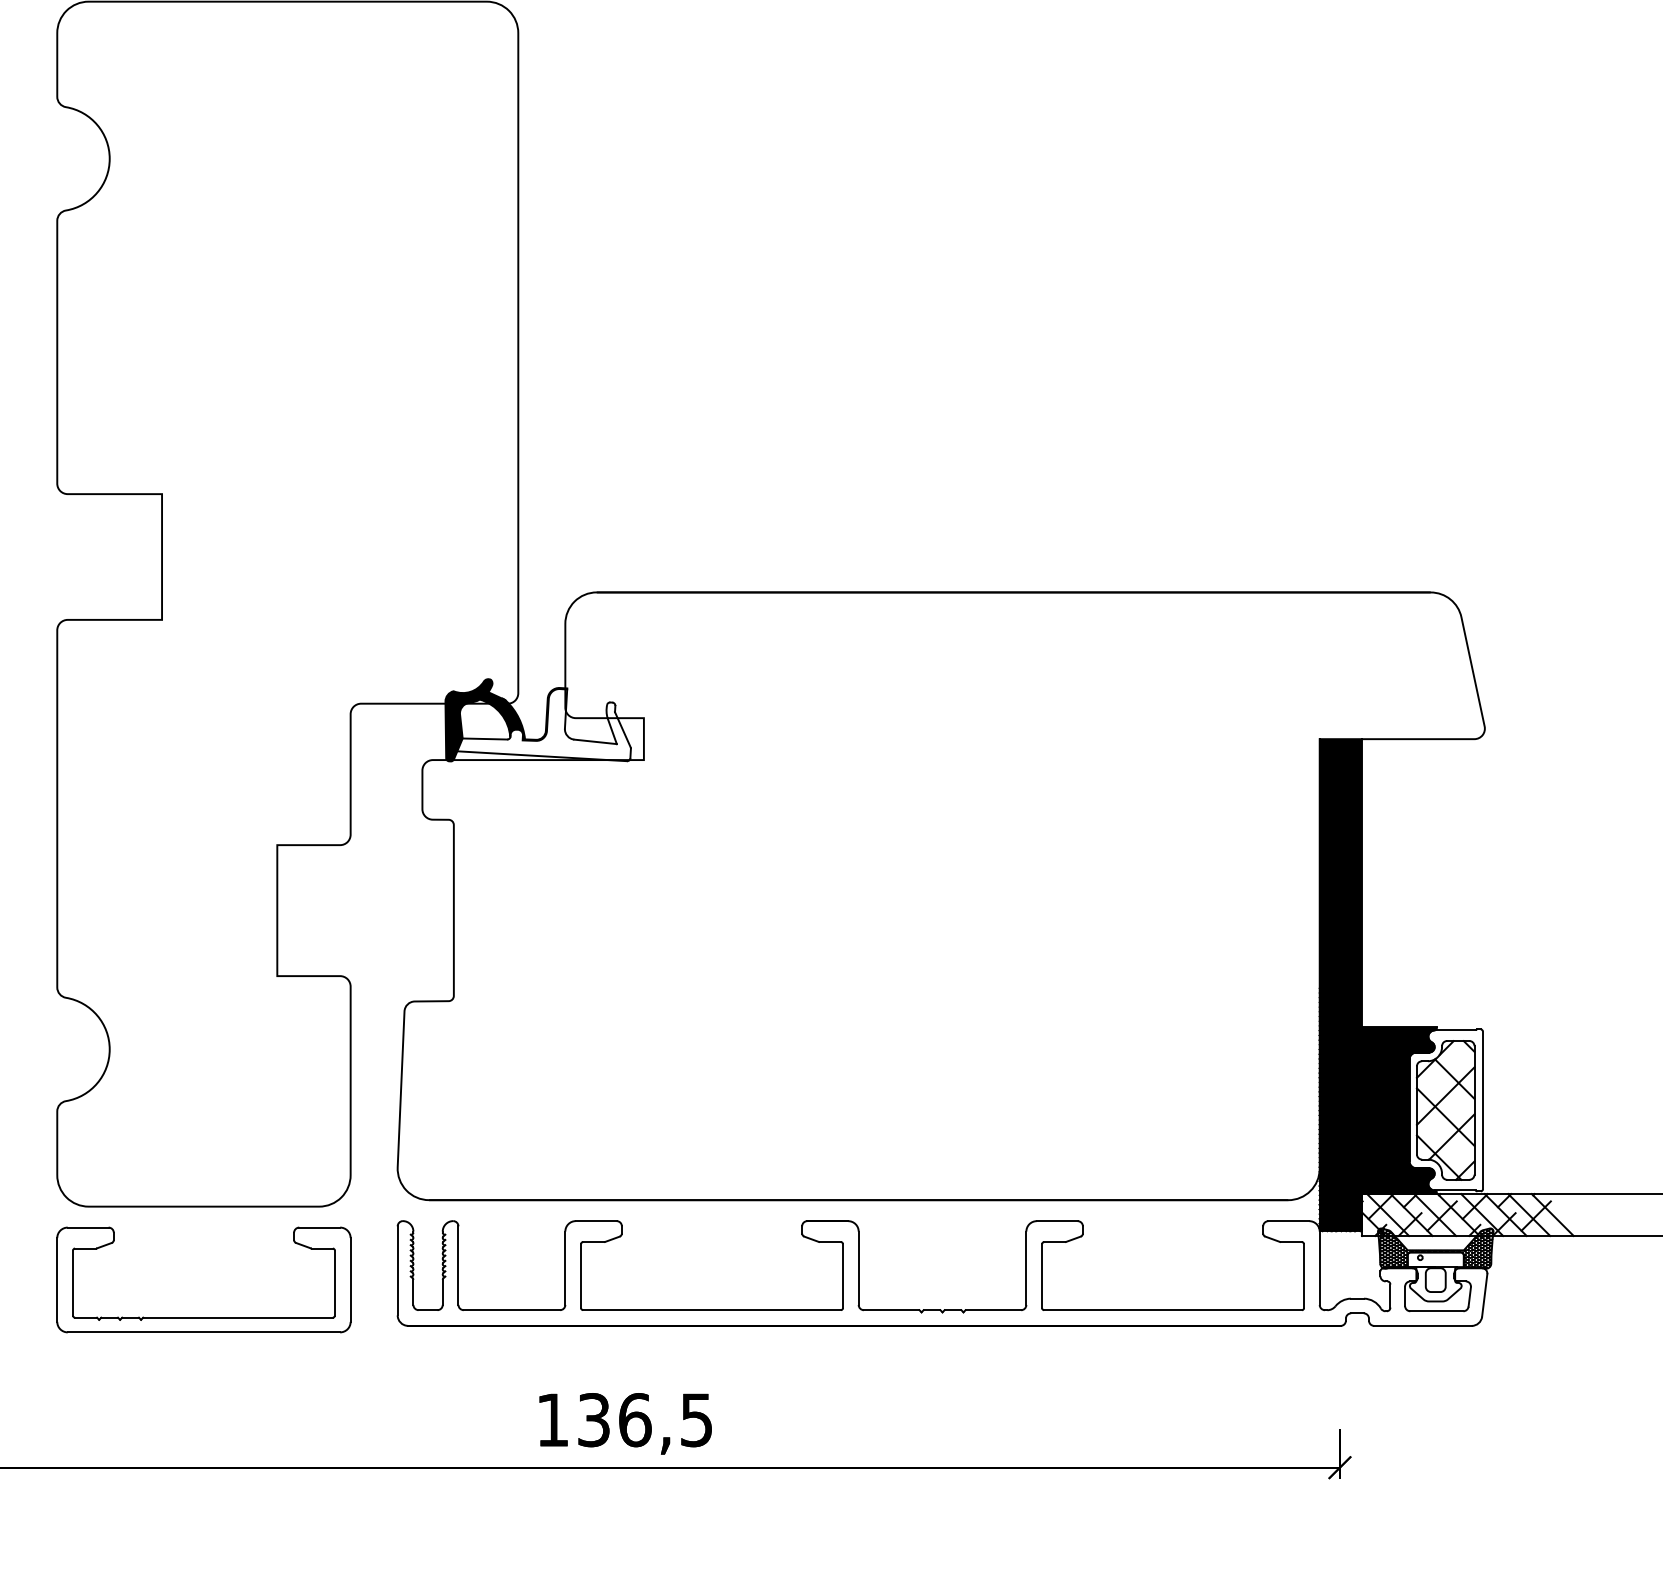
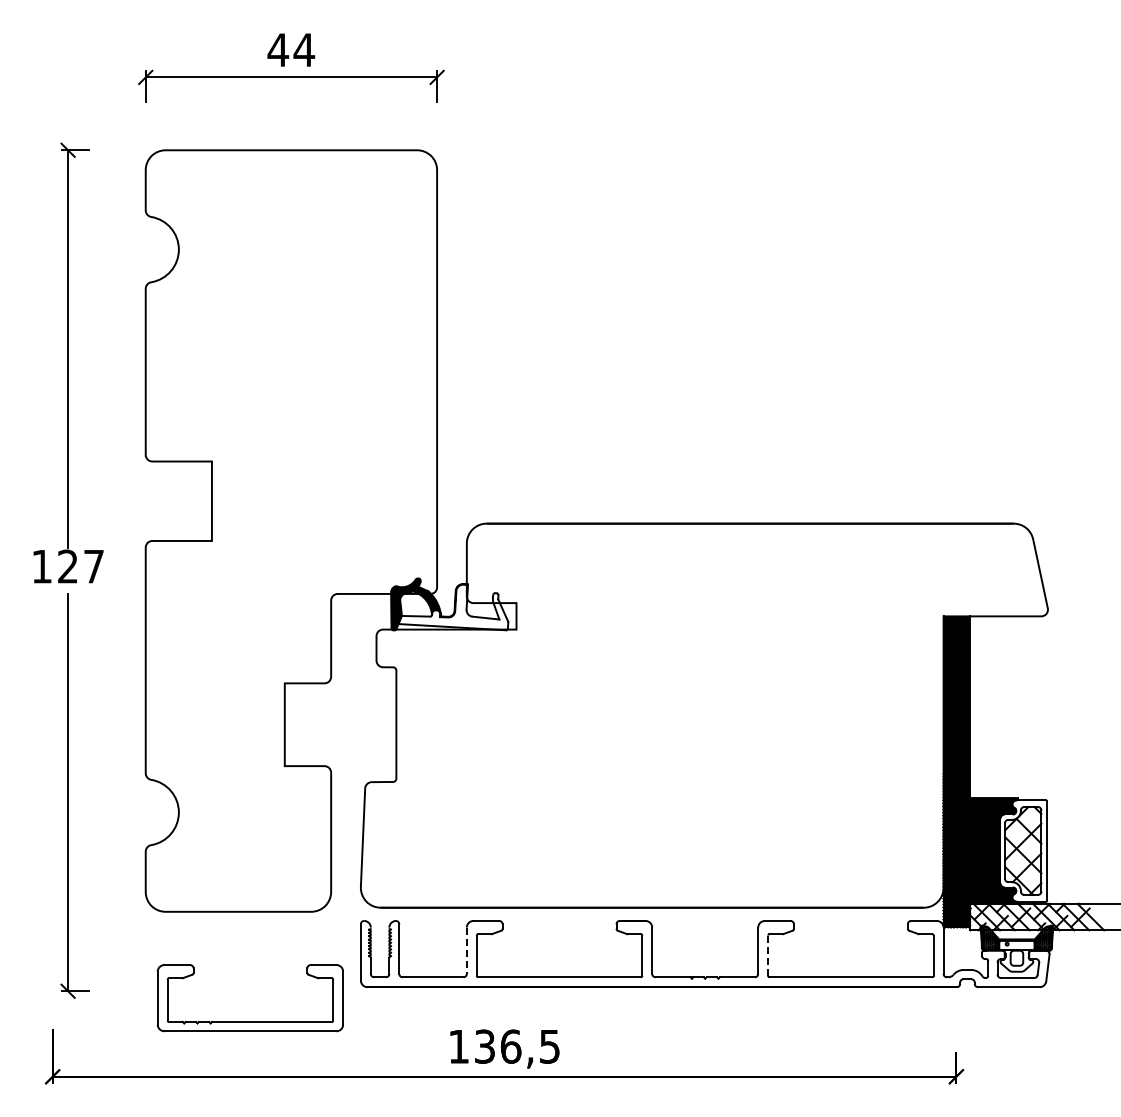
line: (564, 1269) -> (466, 951), solid -> dashed
line: (1042, 1277) -> (768, 956), solid -> dashed
part: (202, 1316) -> (249, 1021), moved

